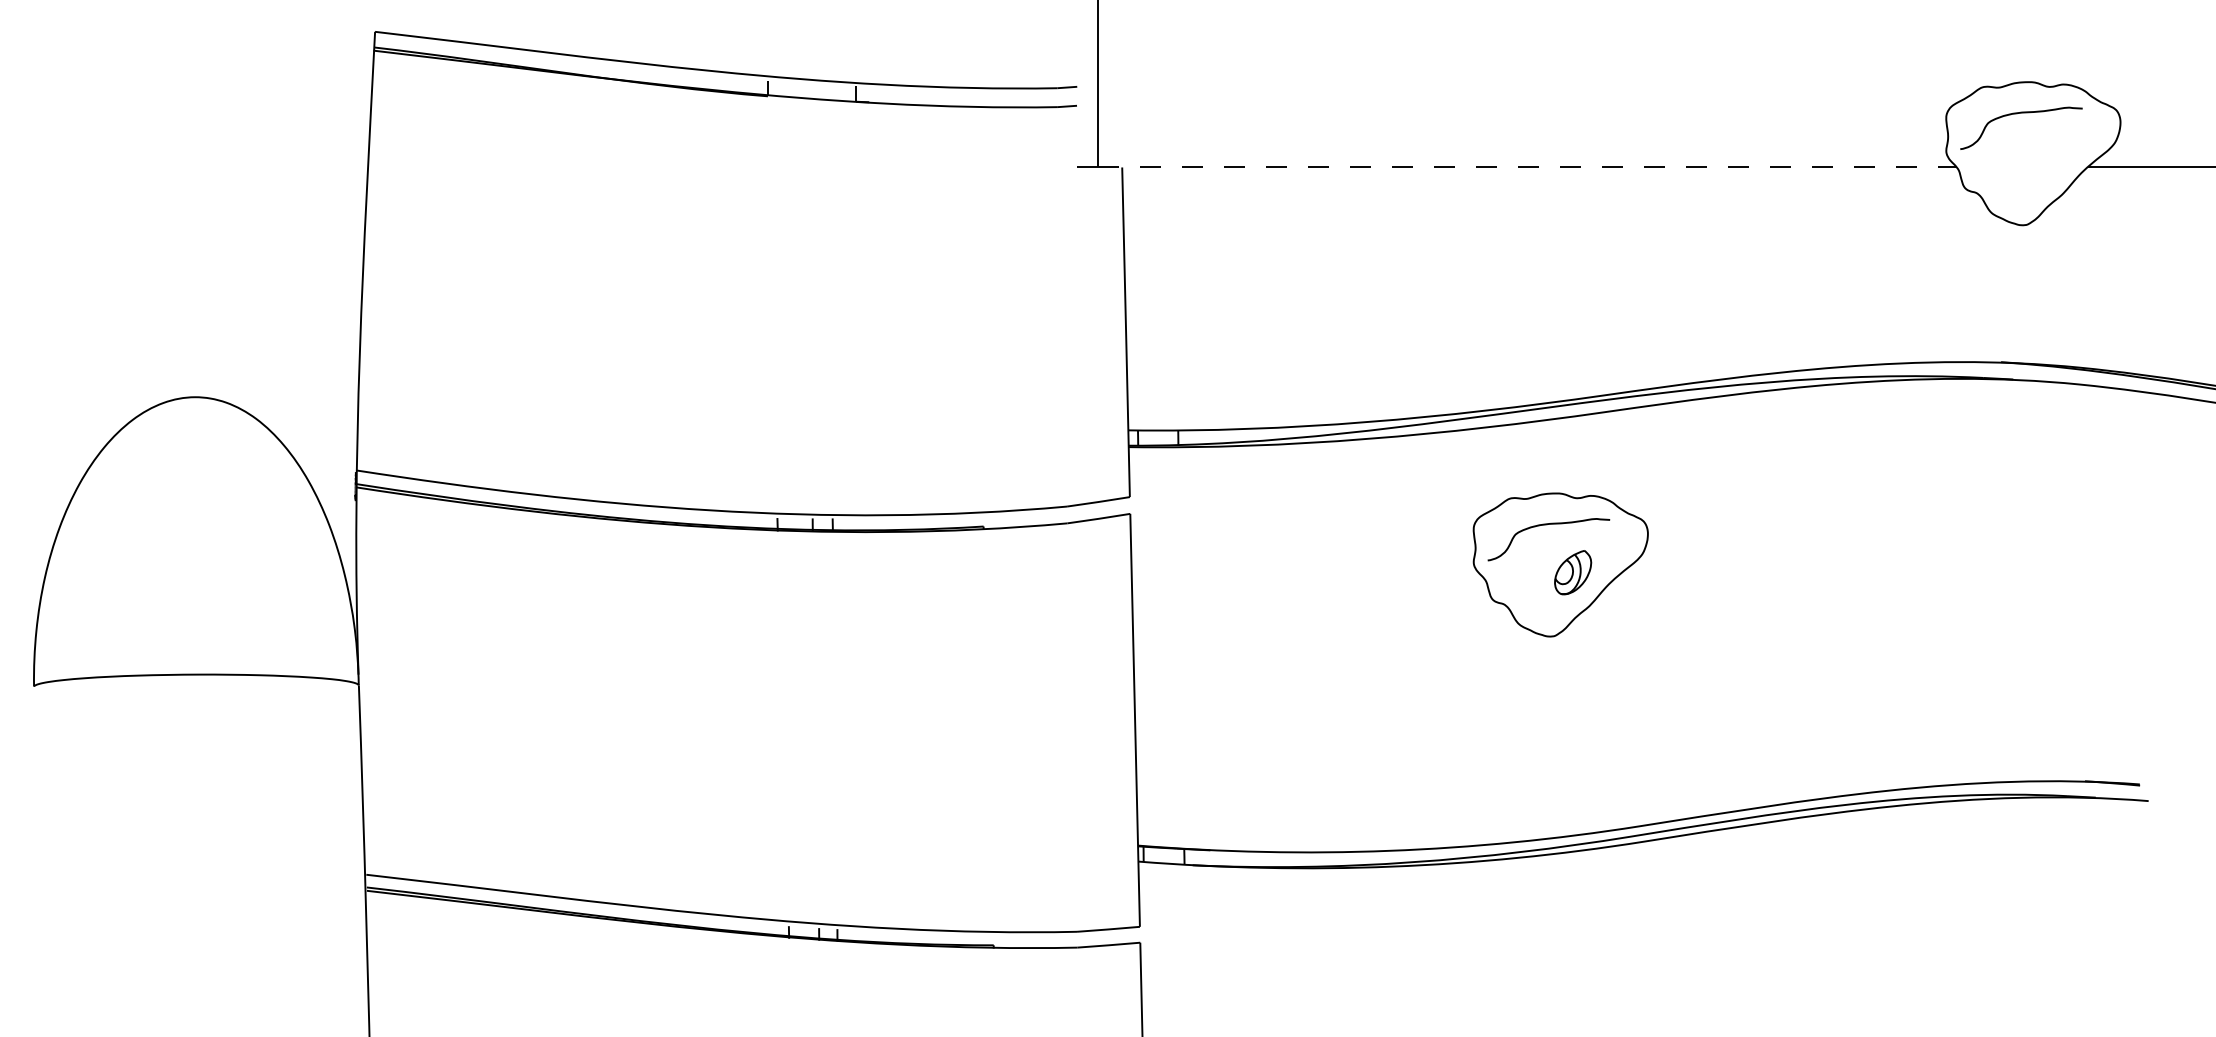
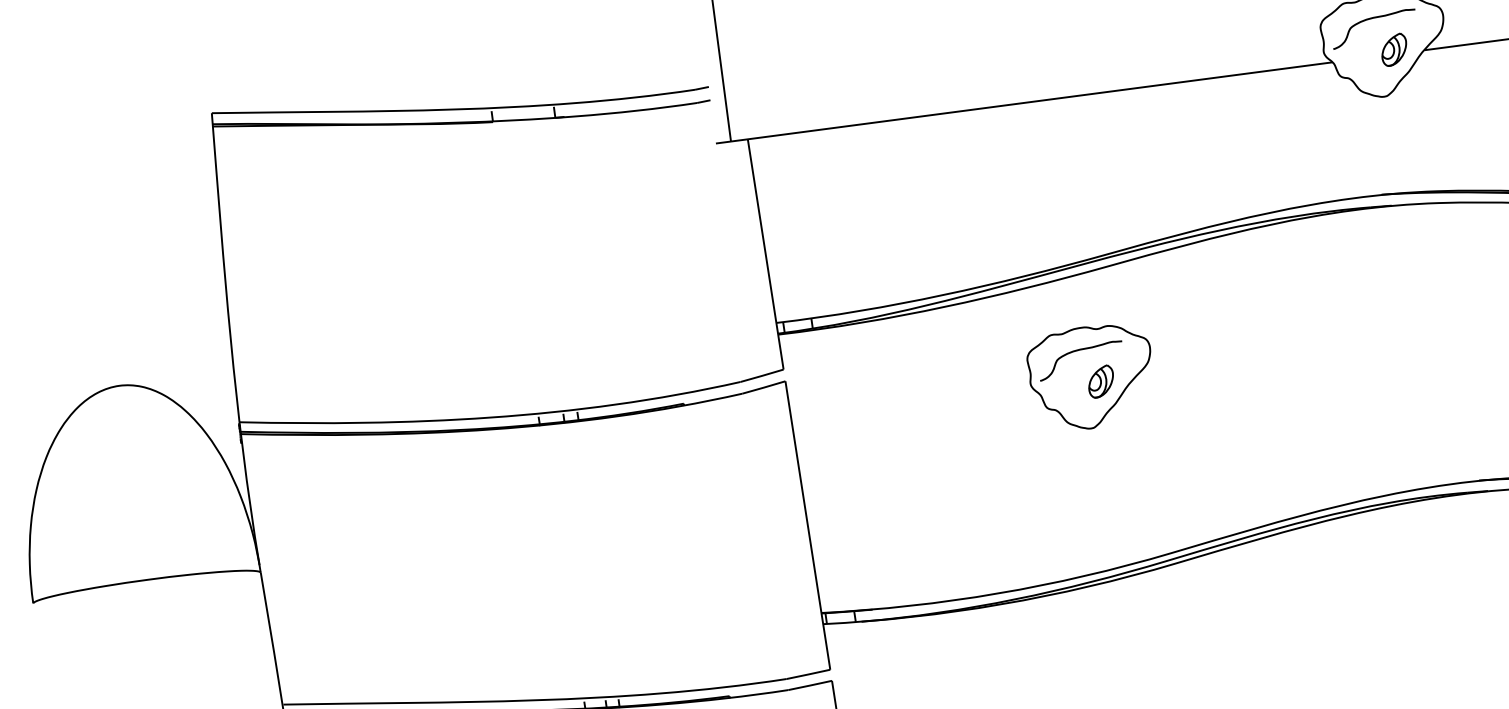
part: (2045, 160) -> (1394, 49), added
line: (1528, 167) -> (1032, 101), dashed -> solid

